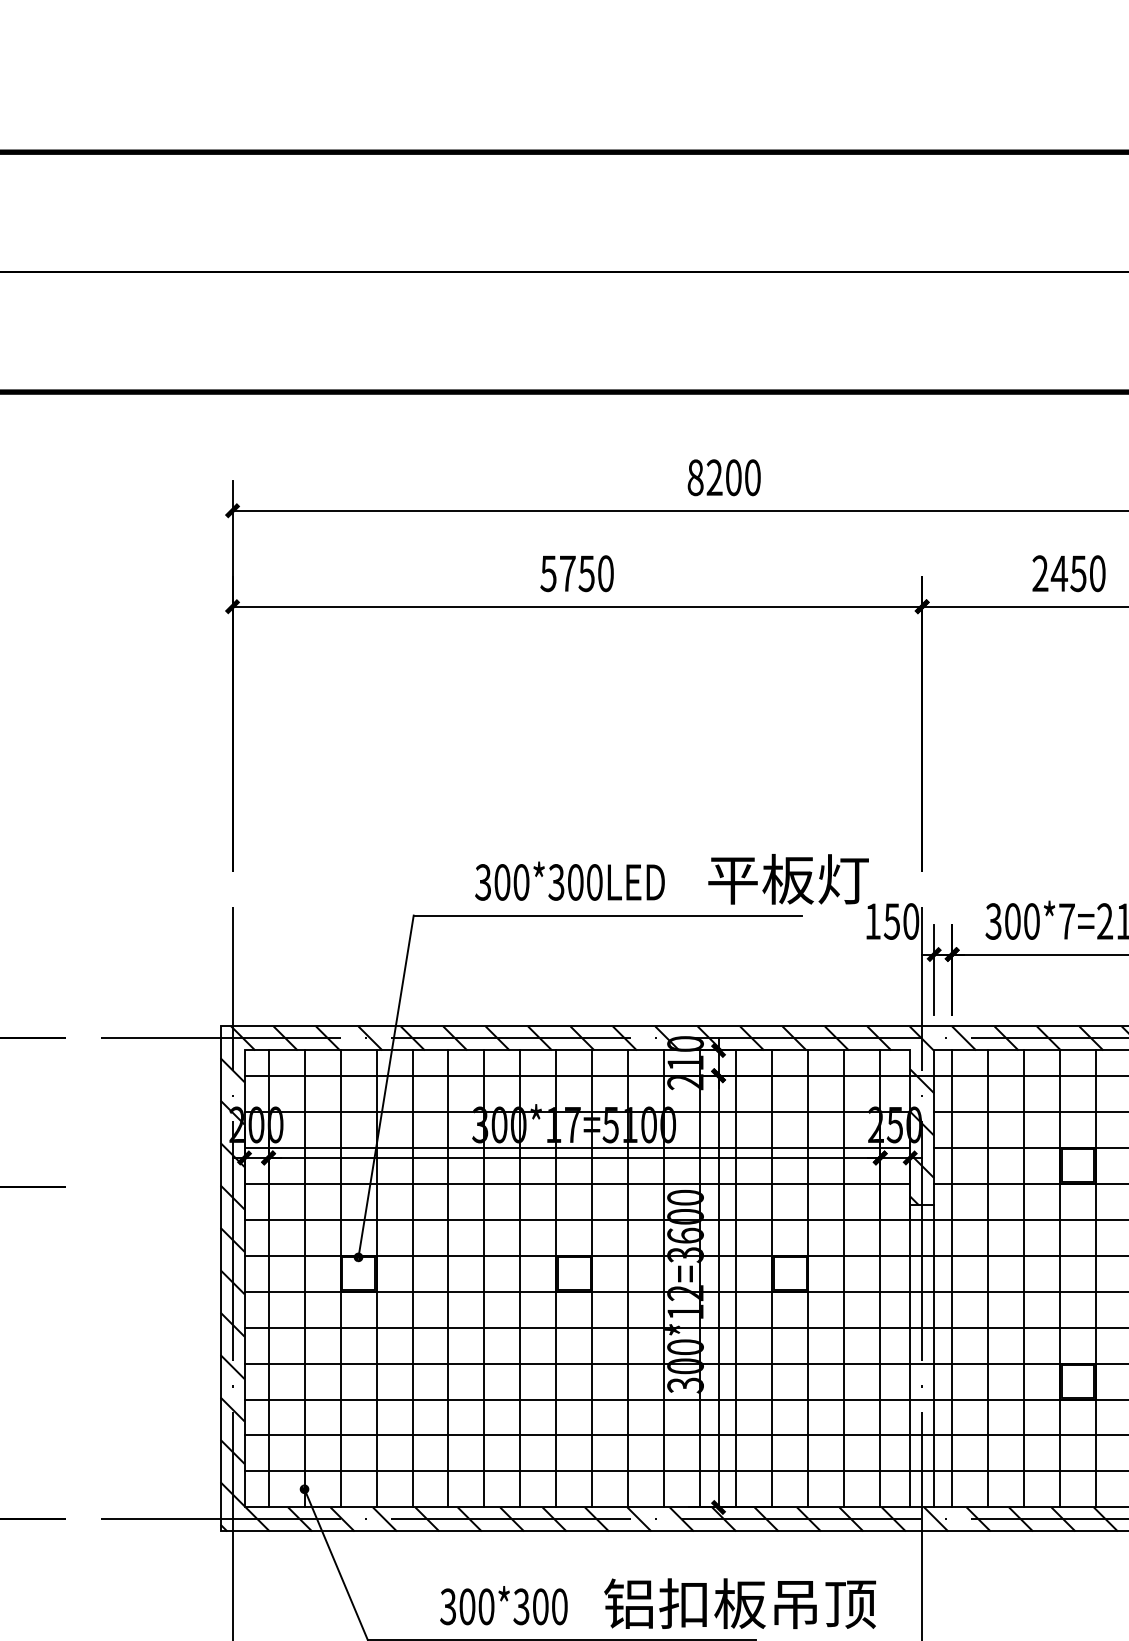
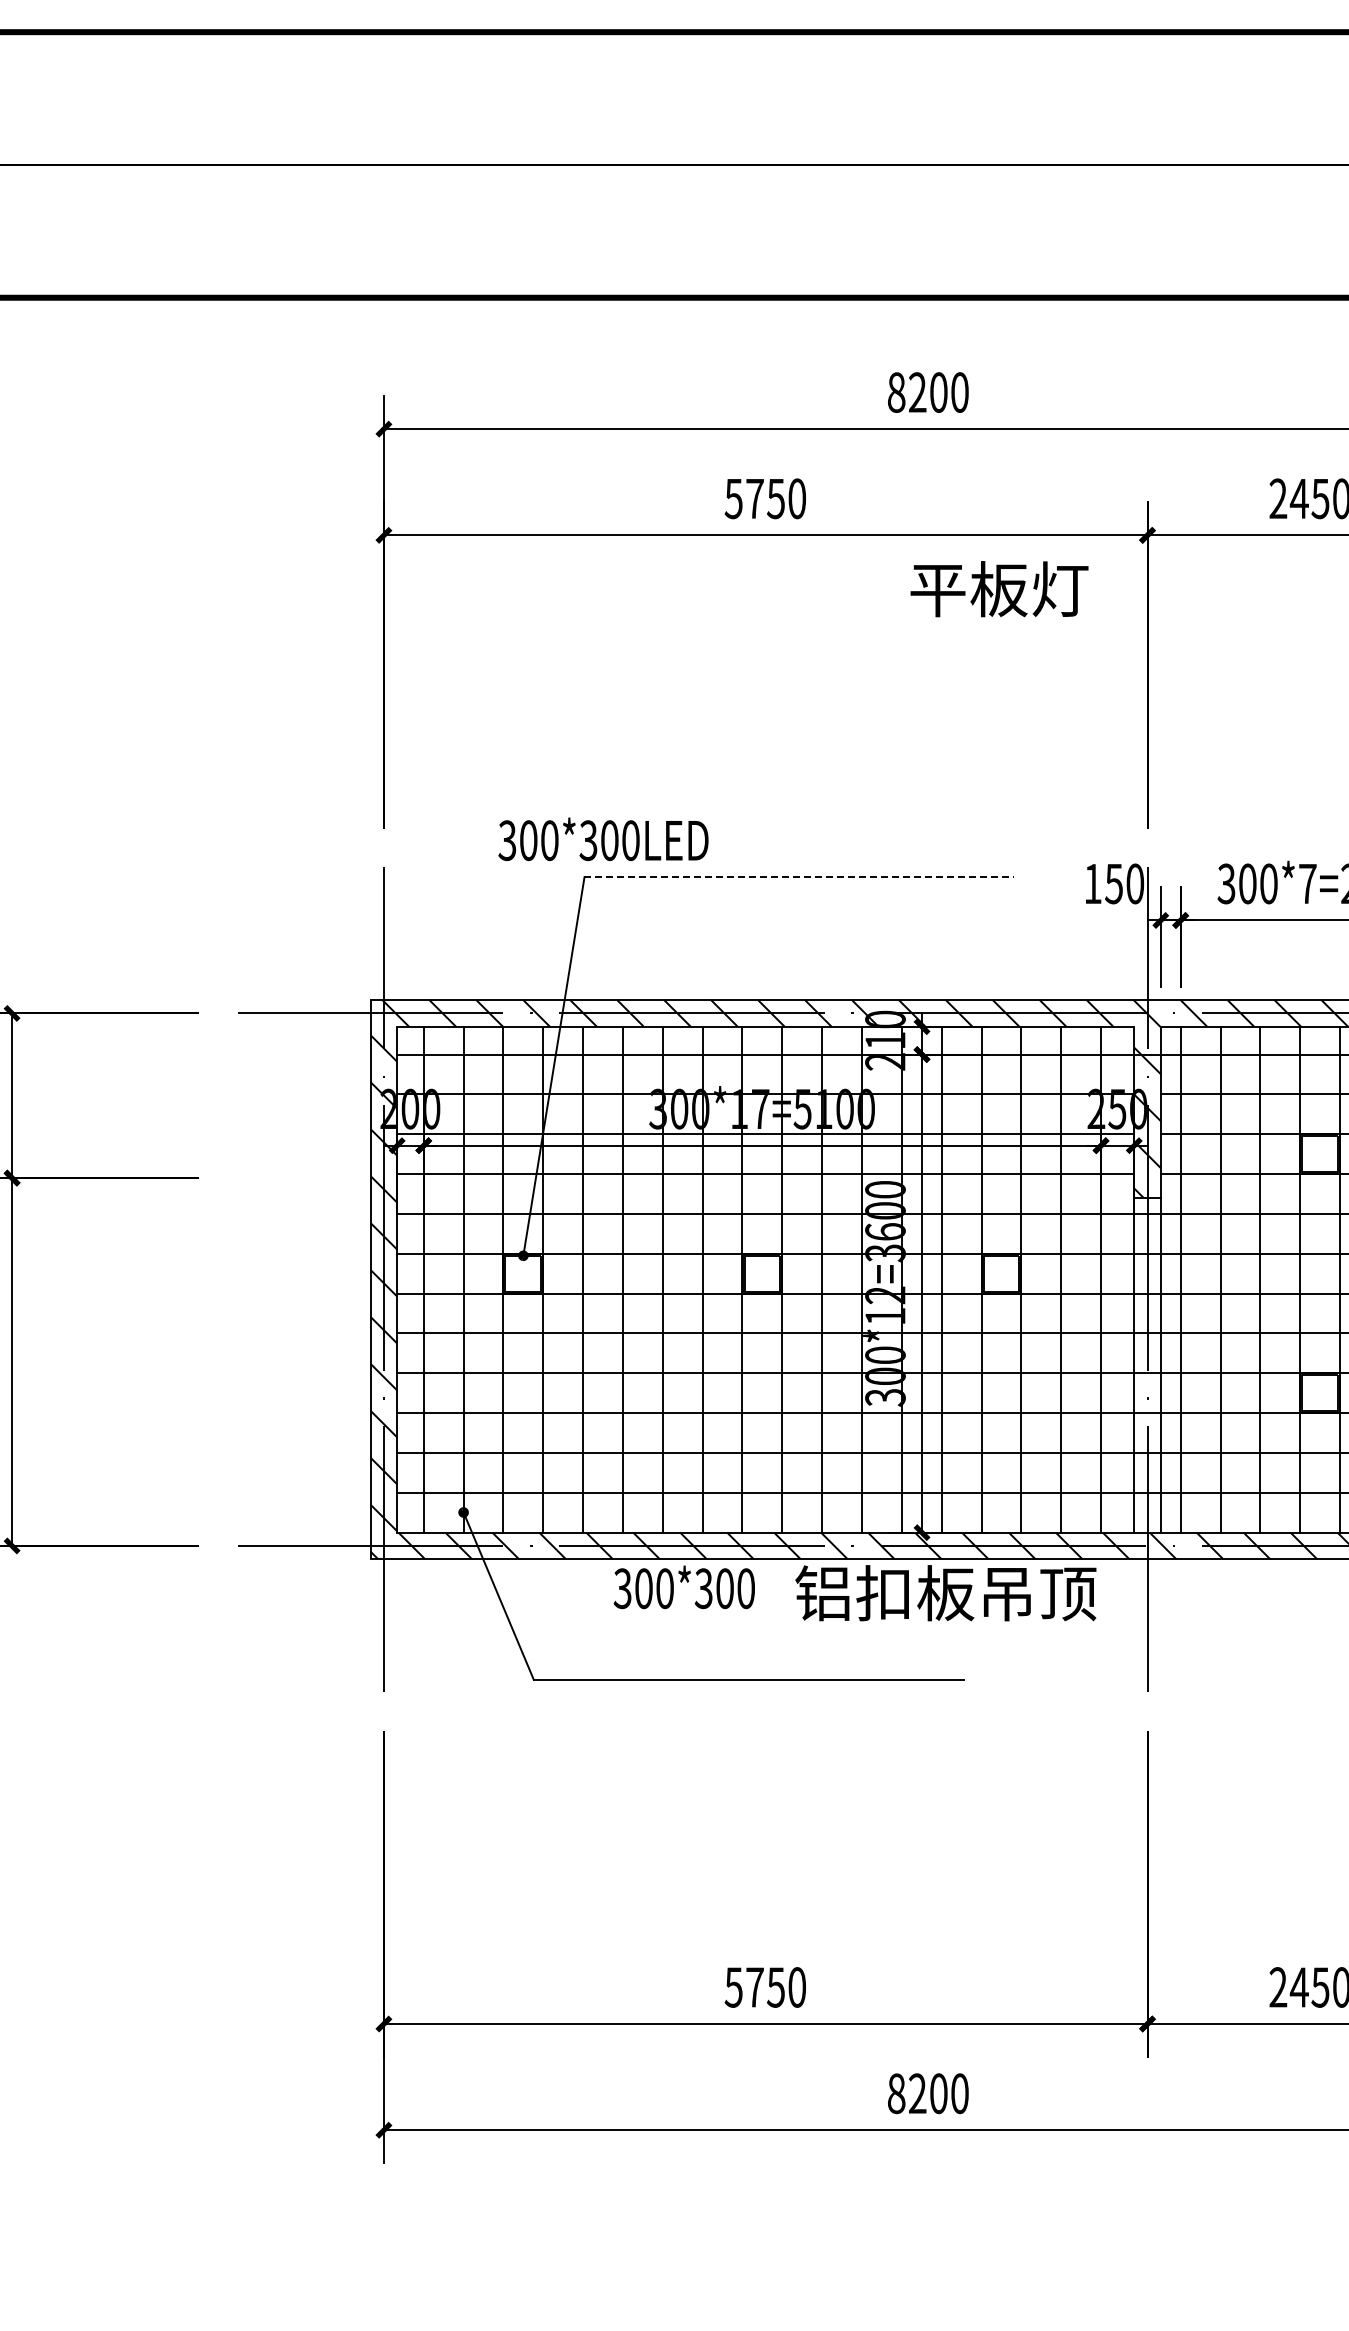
text: (788, 879) -> (999, 589), moved
text: (569, 881) -> (603, 839), moved
line: (607, 915) -> (799, 877), solid -> dashed
text: (739, 1603) -> (945, 1593), moved
text: (503, 1605) -> (683, 1587), moved

